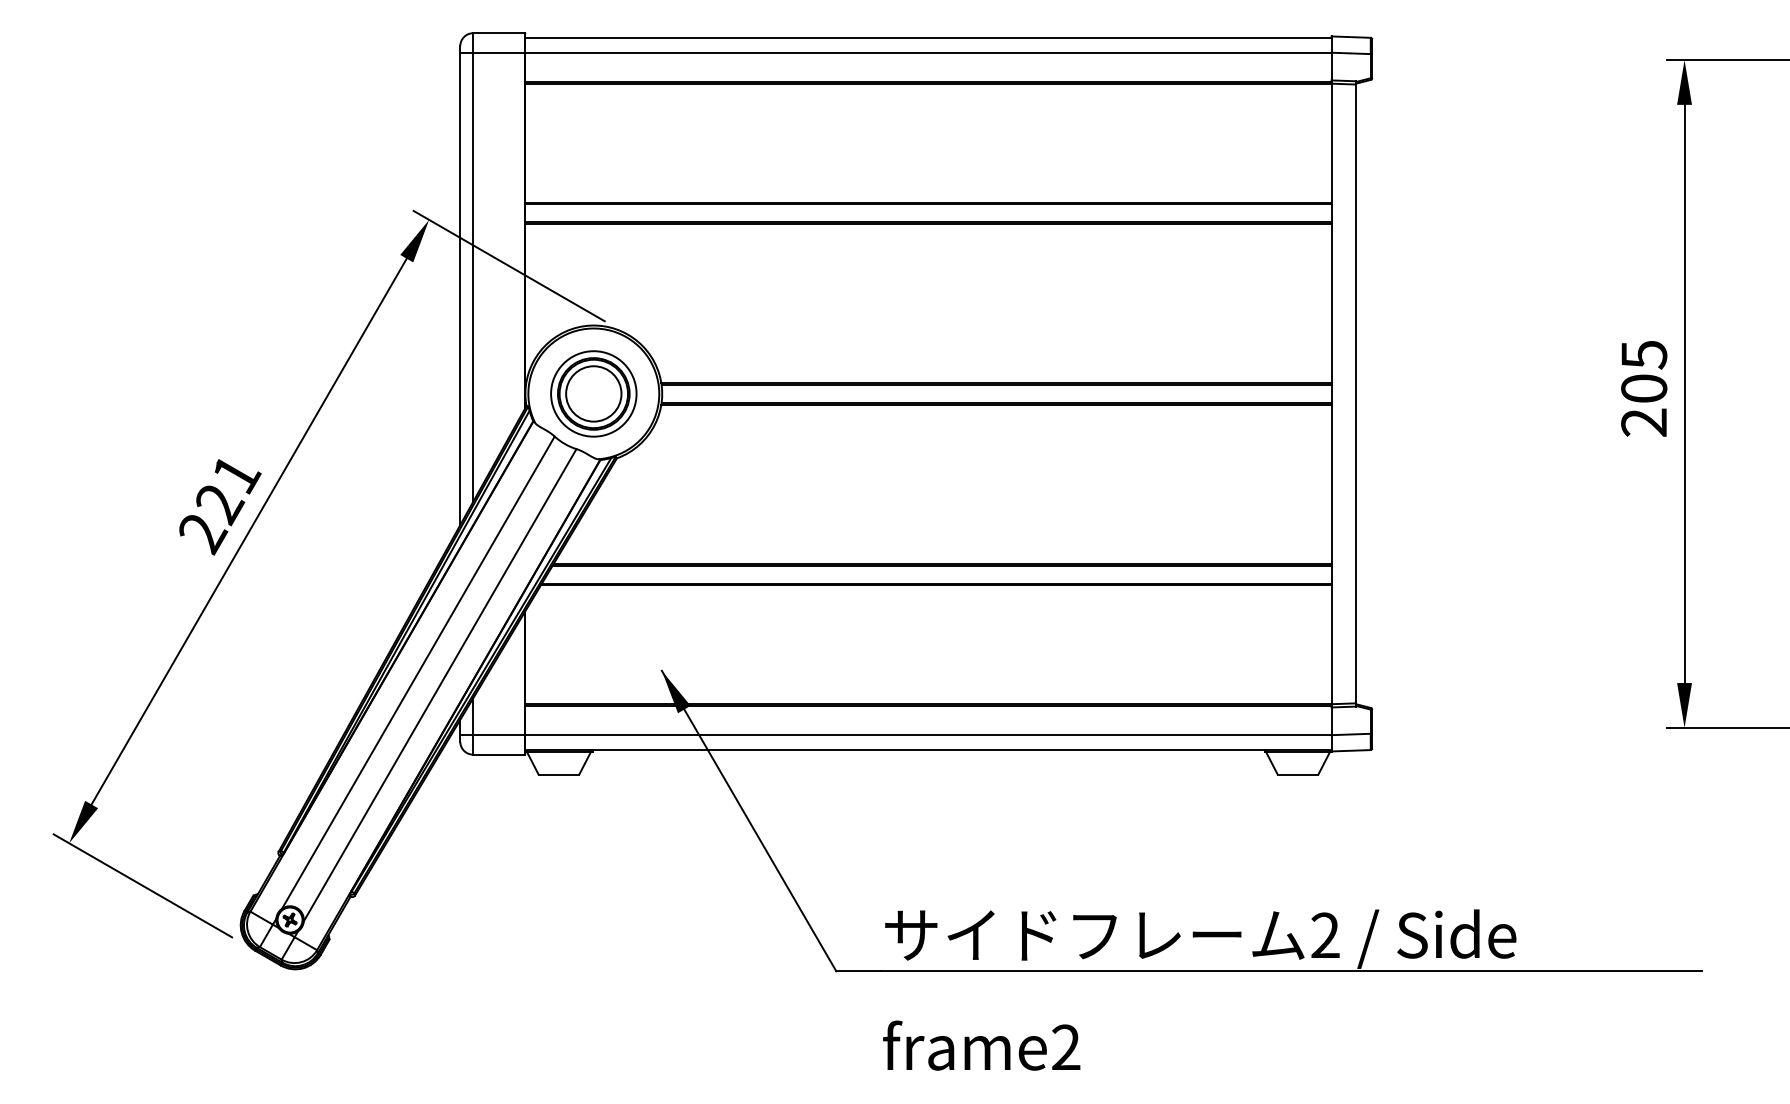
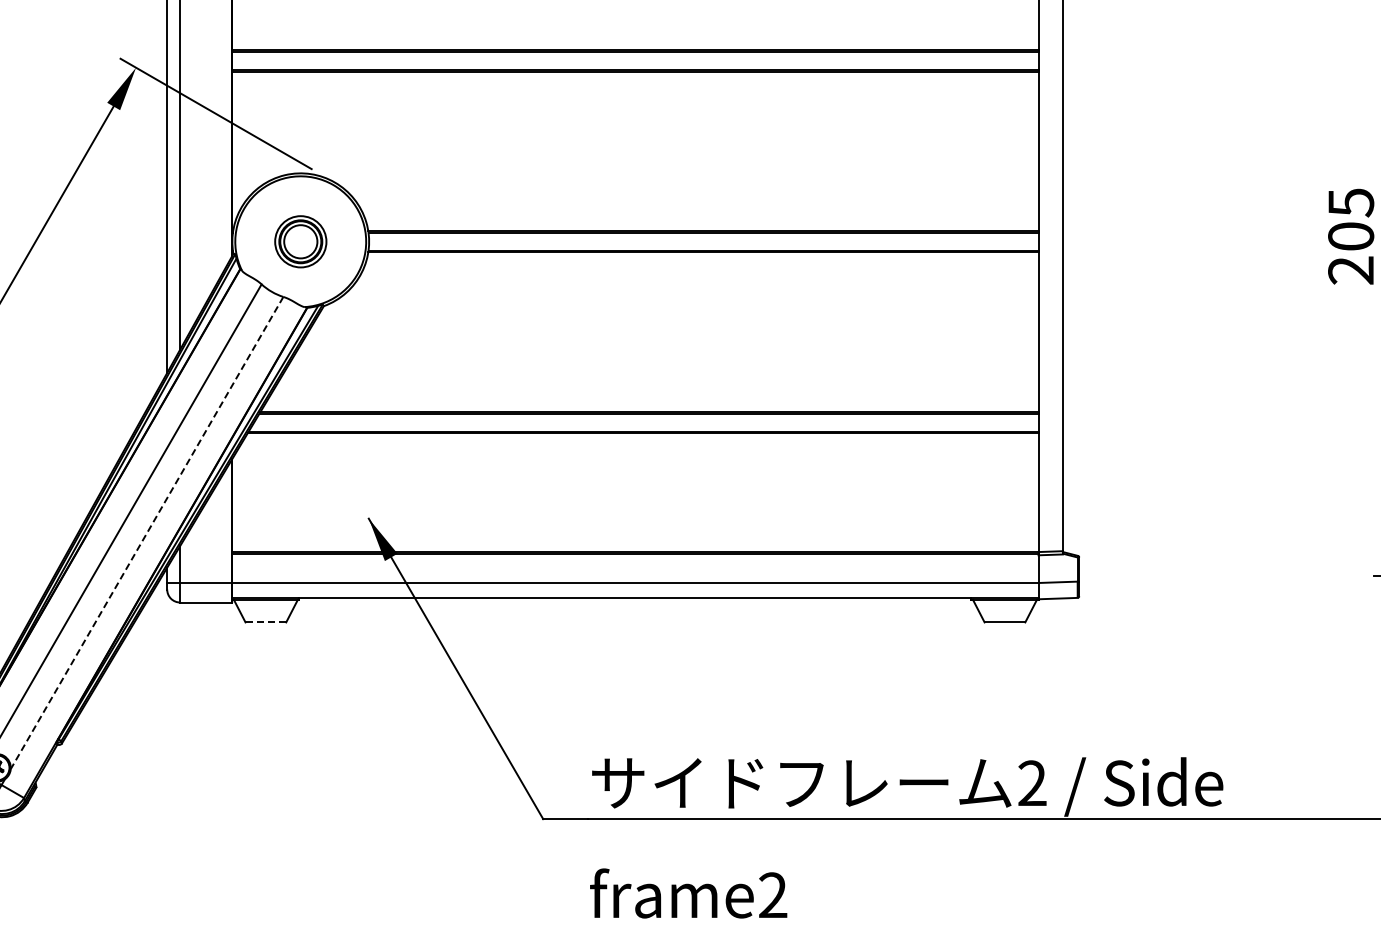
part: (593, 393) -> (300, 241), size x0.6
line: (440, 685) -> (147, 533), solid -> dashed
line: (559, 774) -> (266, 622), solid -> dashed

